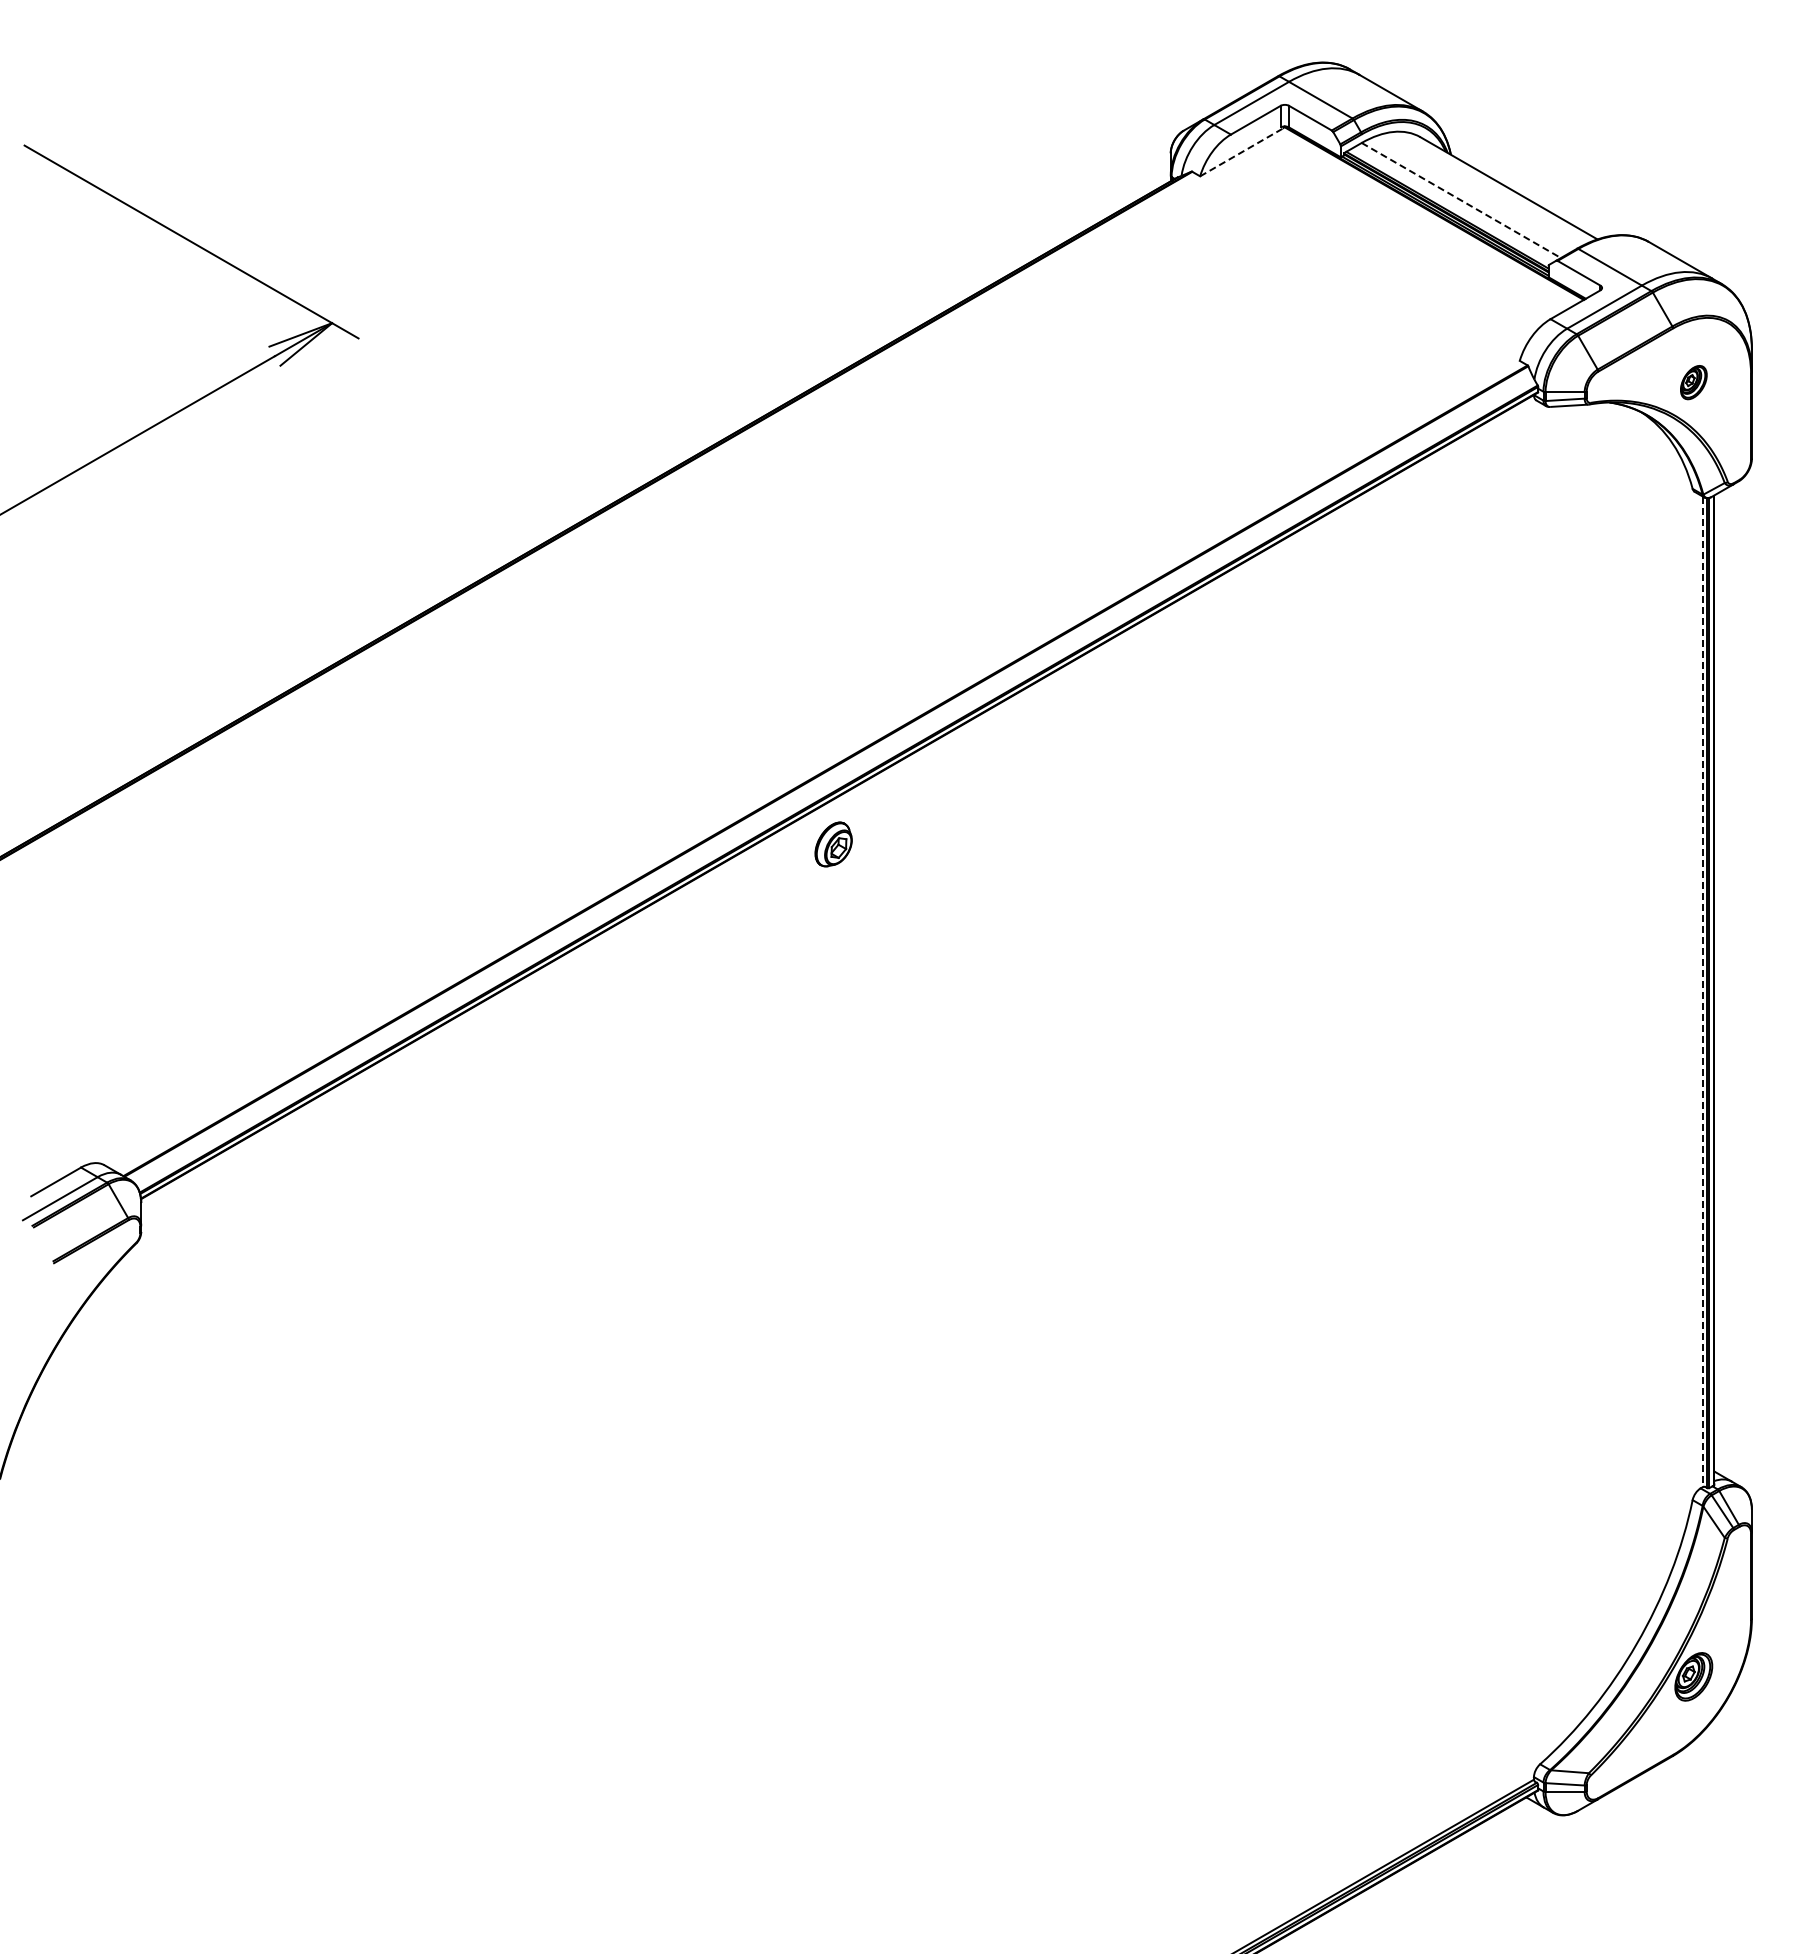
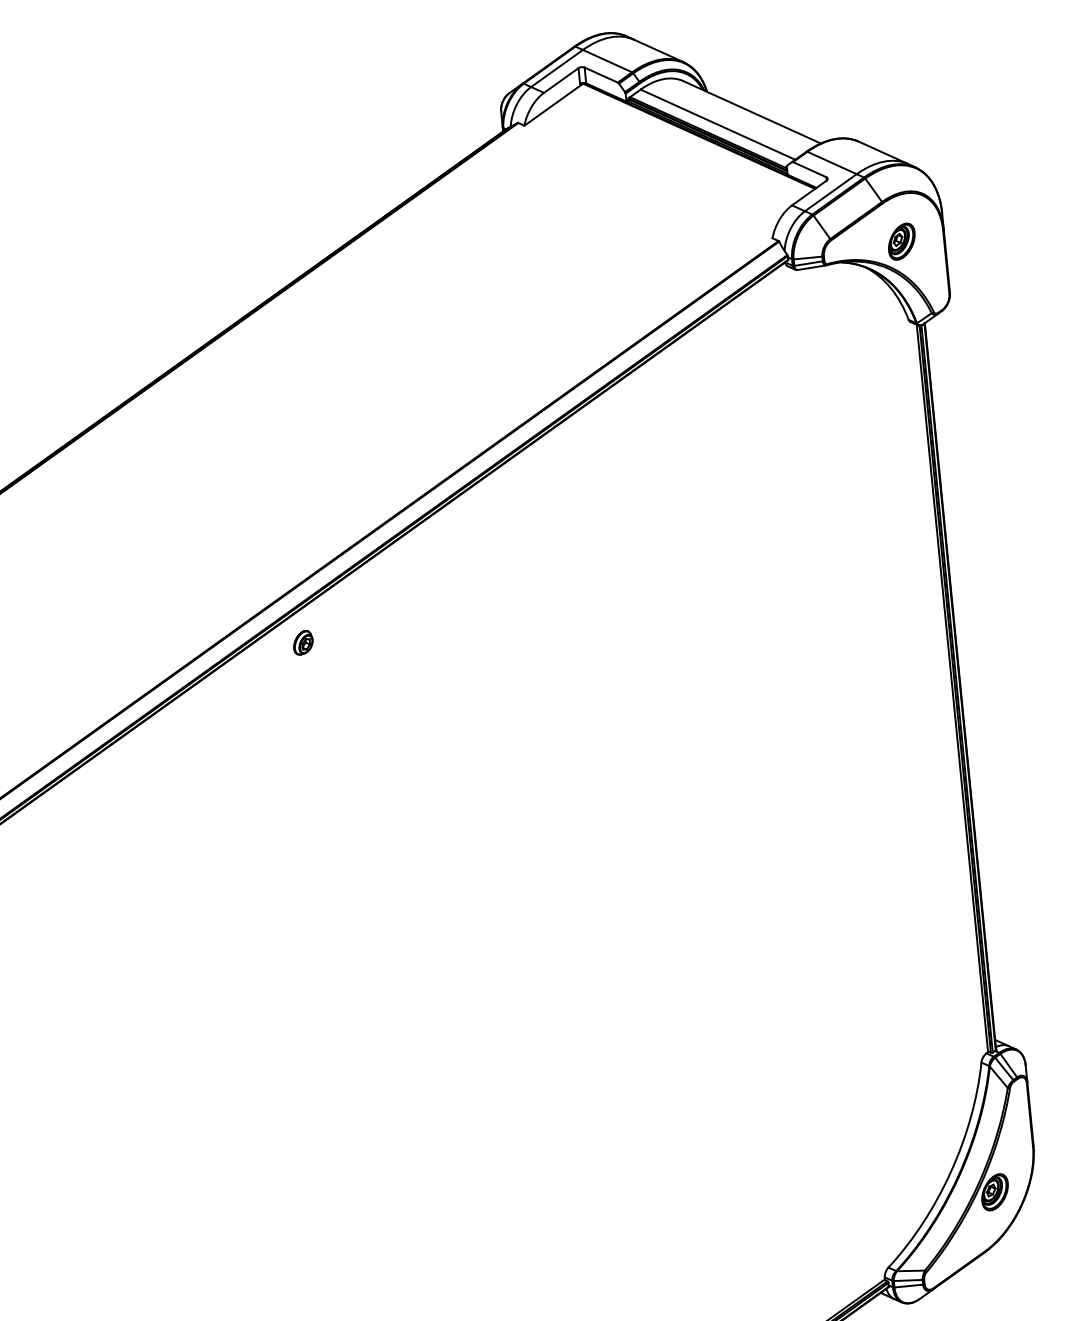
line: (1241, 152) -> (553, 105), dashed -> solid
line: (1461, 200) -> (718, 124), dashed -> solid
part: (1693, 382) -> (901, 241), size x1.43
part: (833, 843) -> (303, 642), size x0.71
line: (1702, 992) -> (952, 689), dashed -> solid

